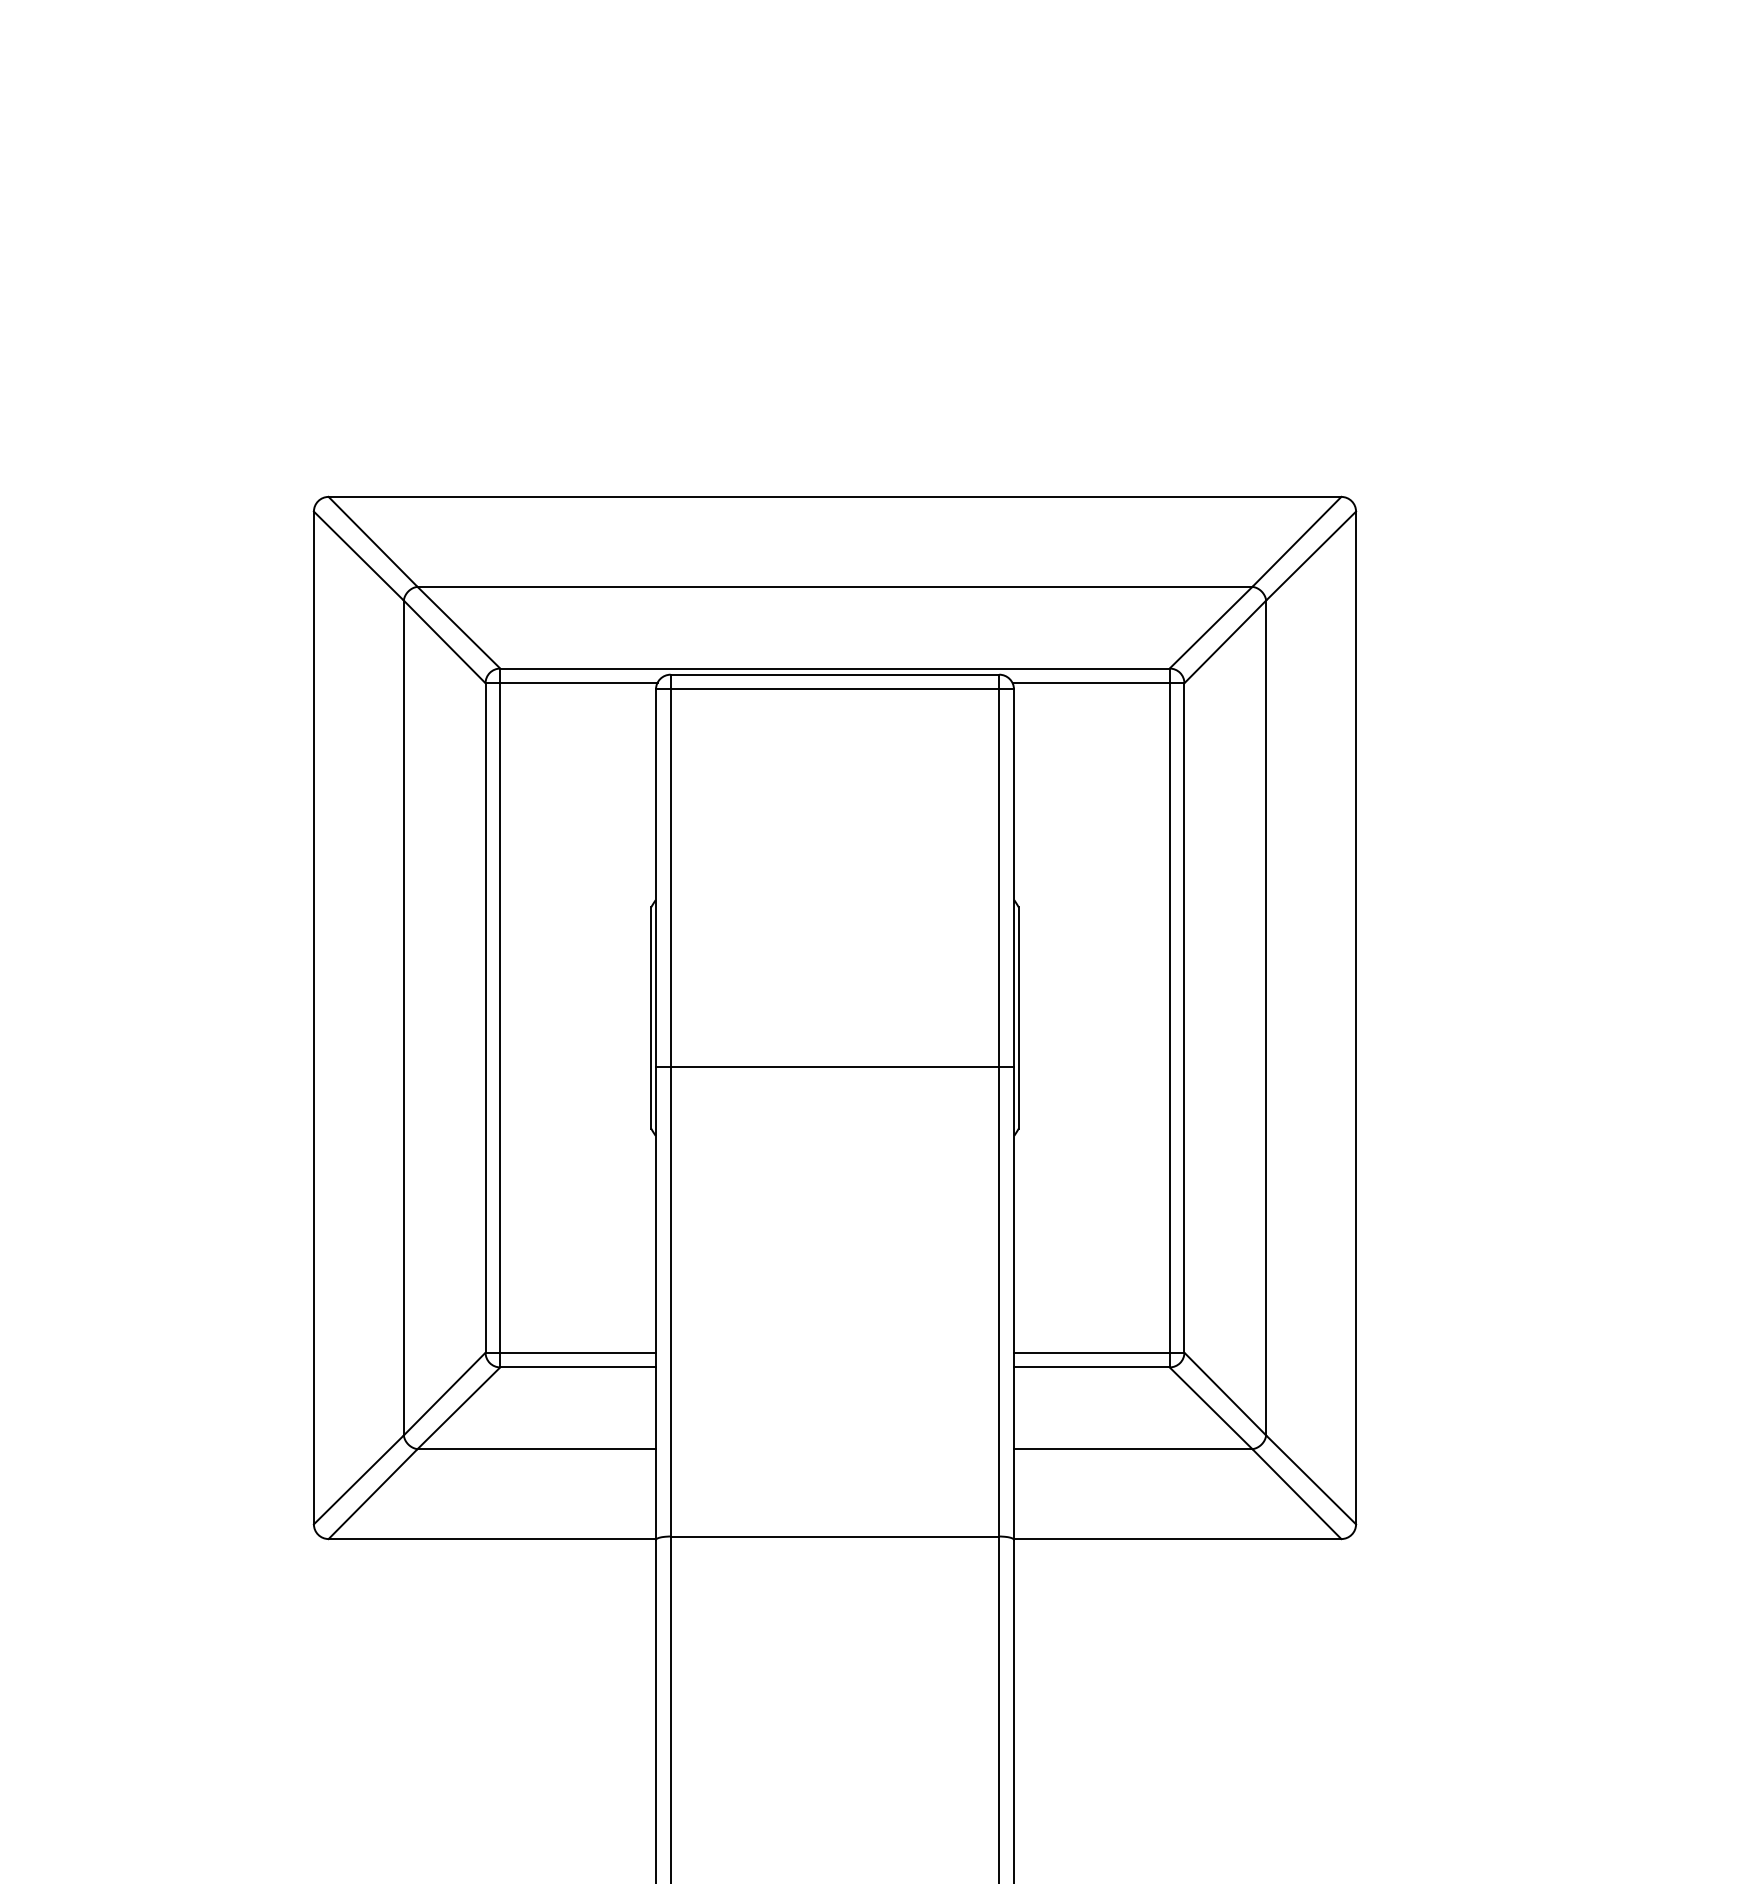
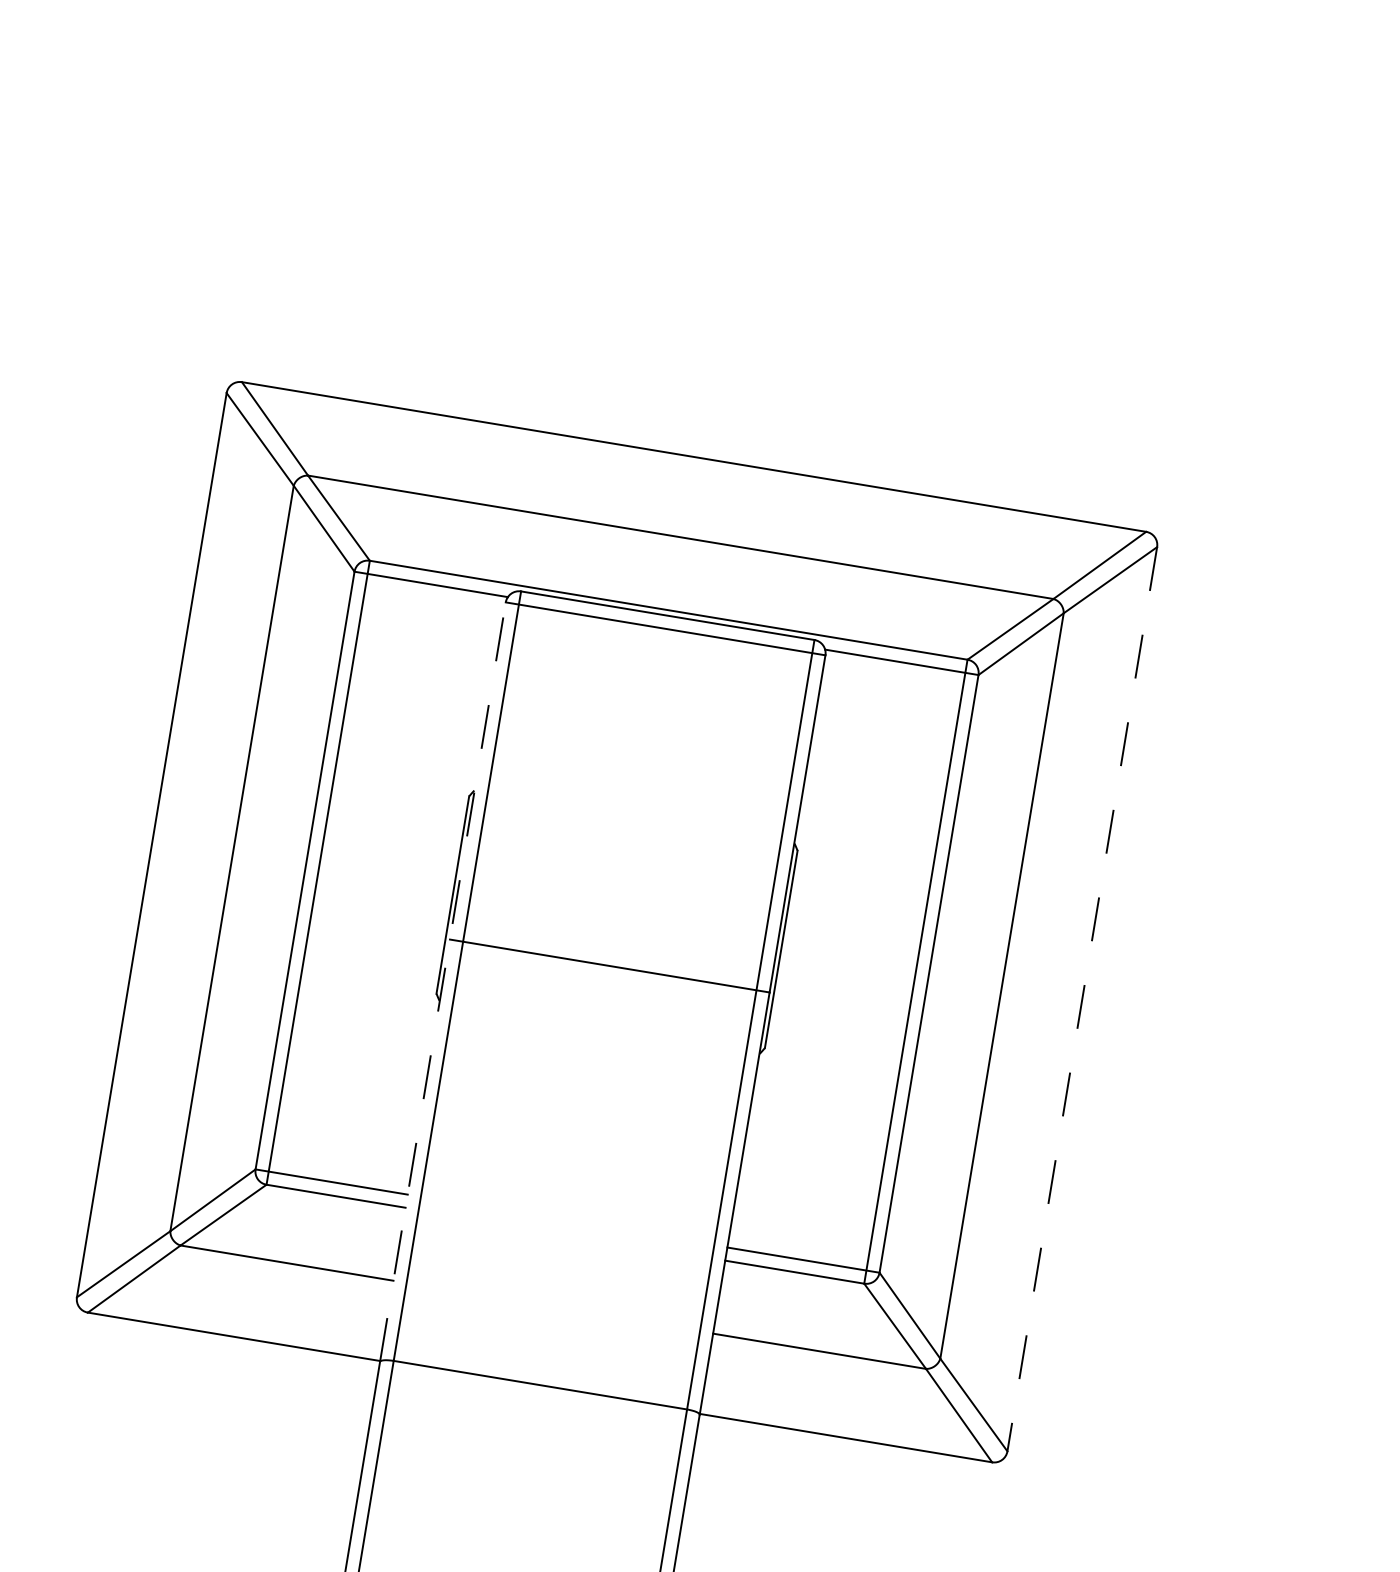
line: (1356, 1018) -> (1082, 999), solid -> dashed
line: (655, 1114) -> (442, 981), solid -> dashed

